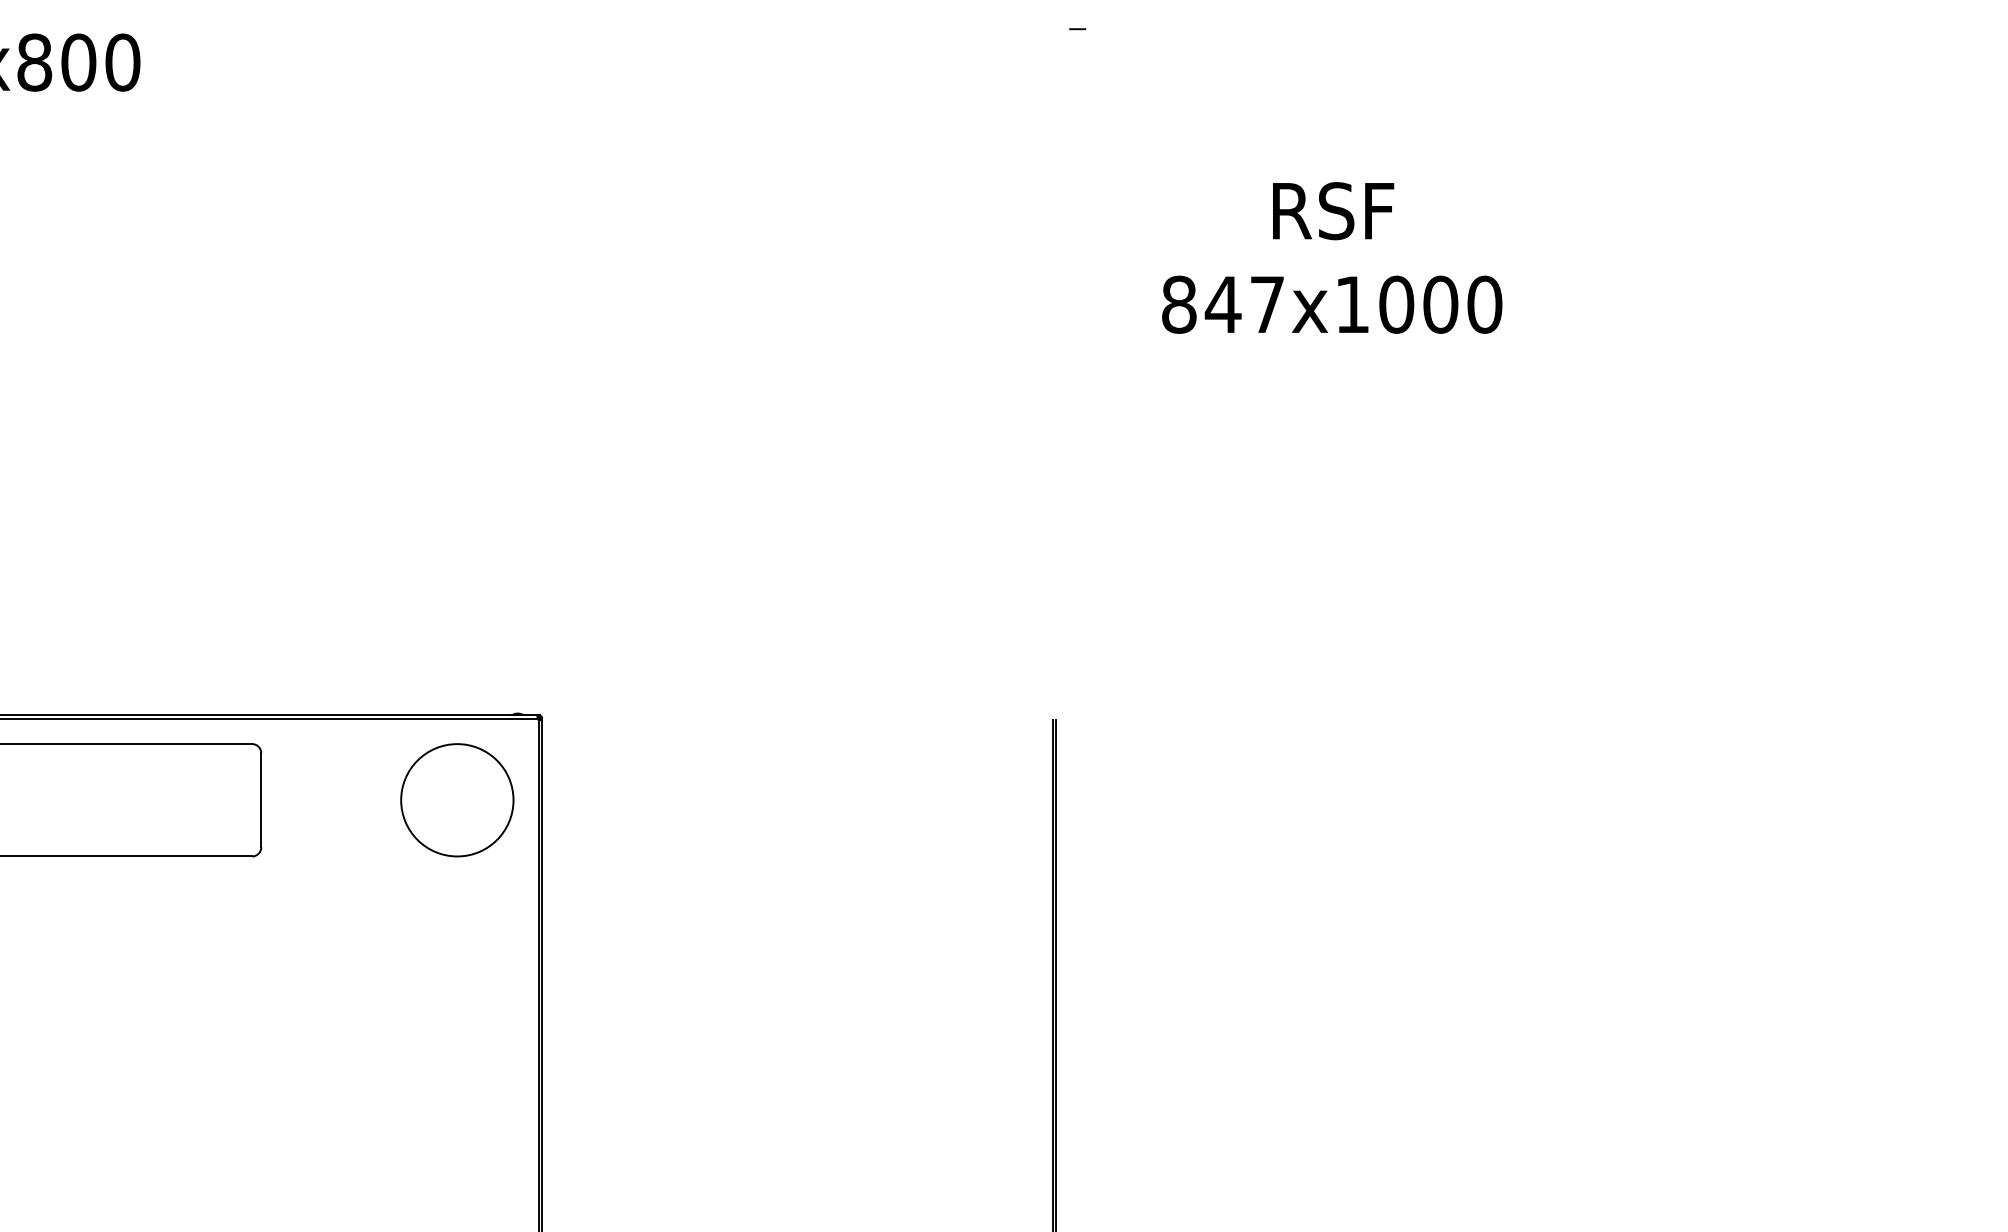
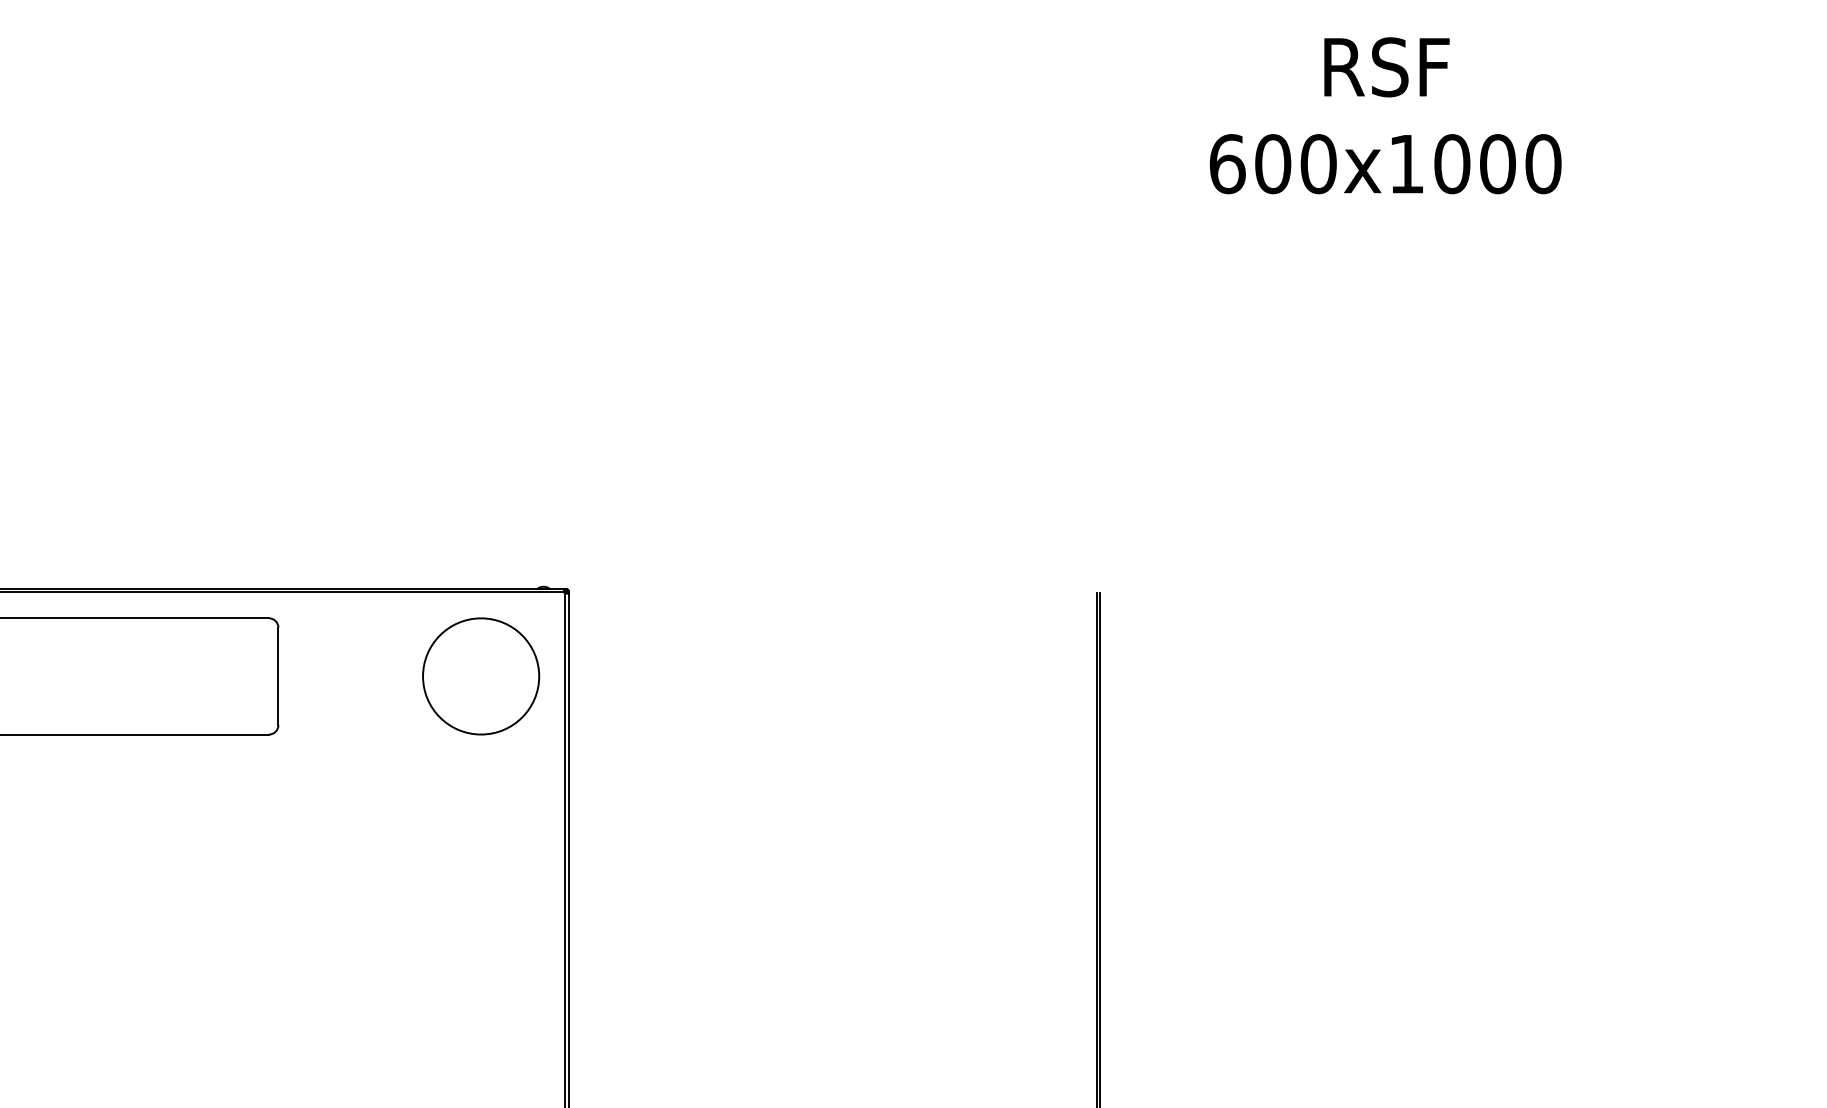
text: (1223, 304) -> (1273, 163), 847x1000 -> 600x1000

